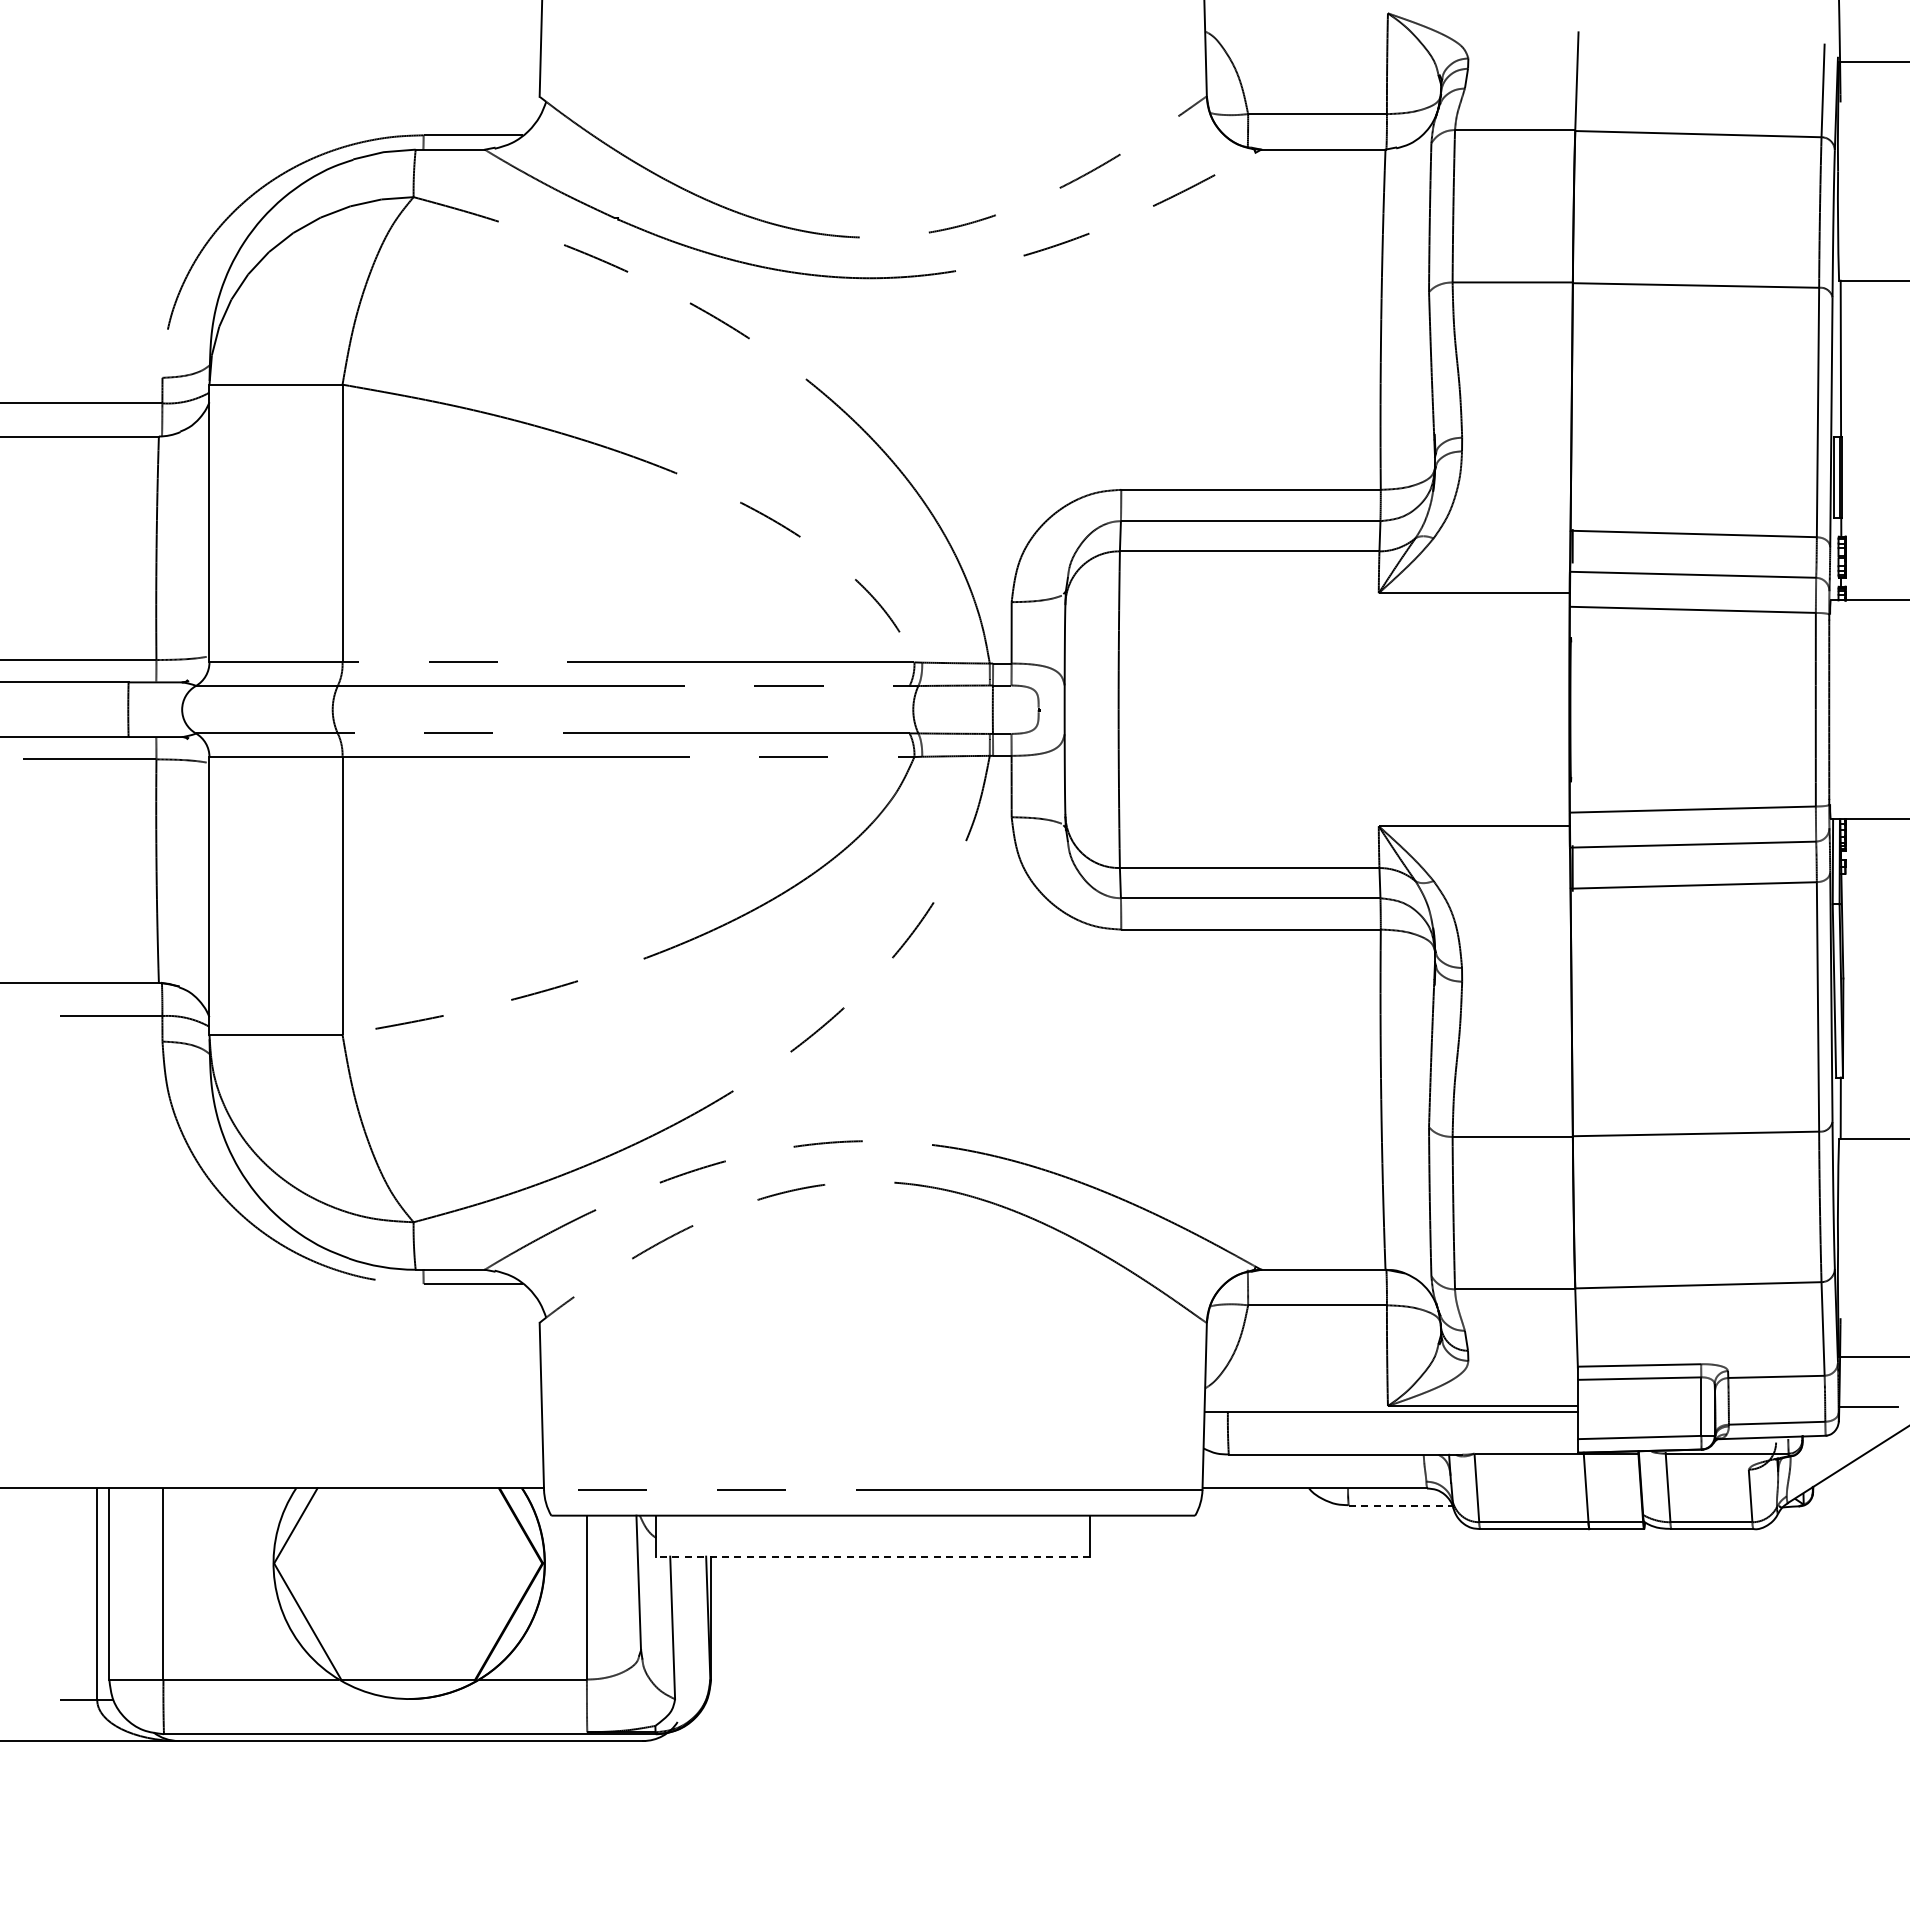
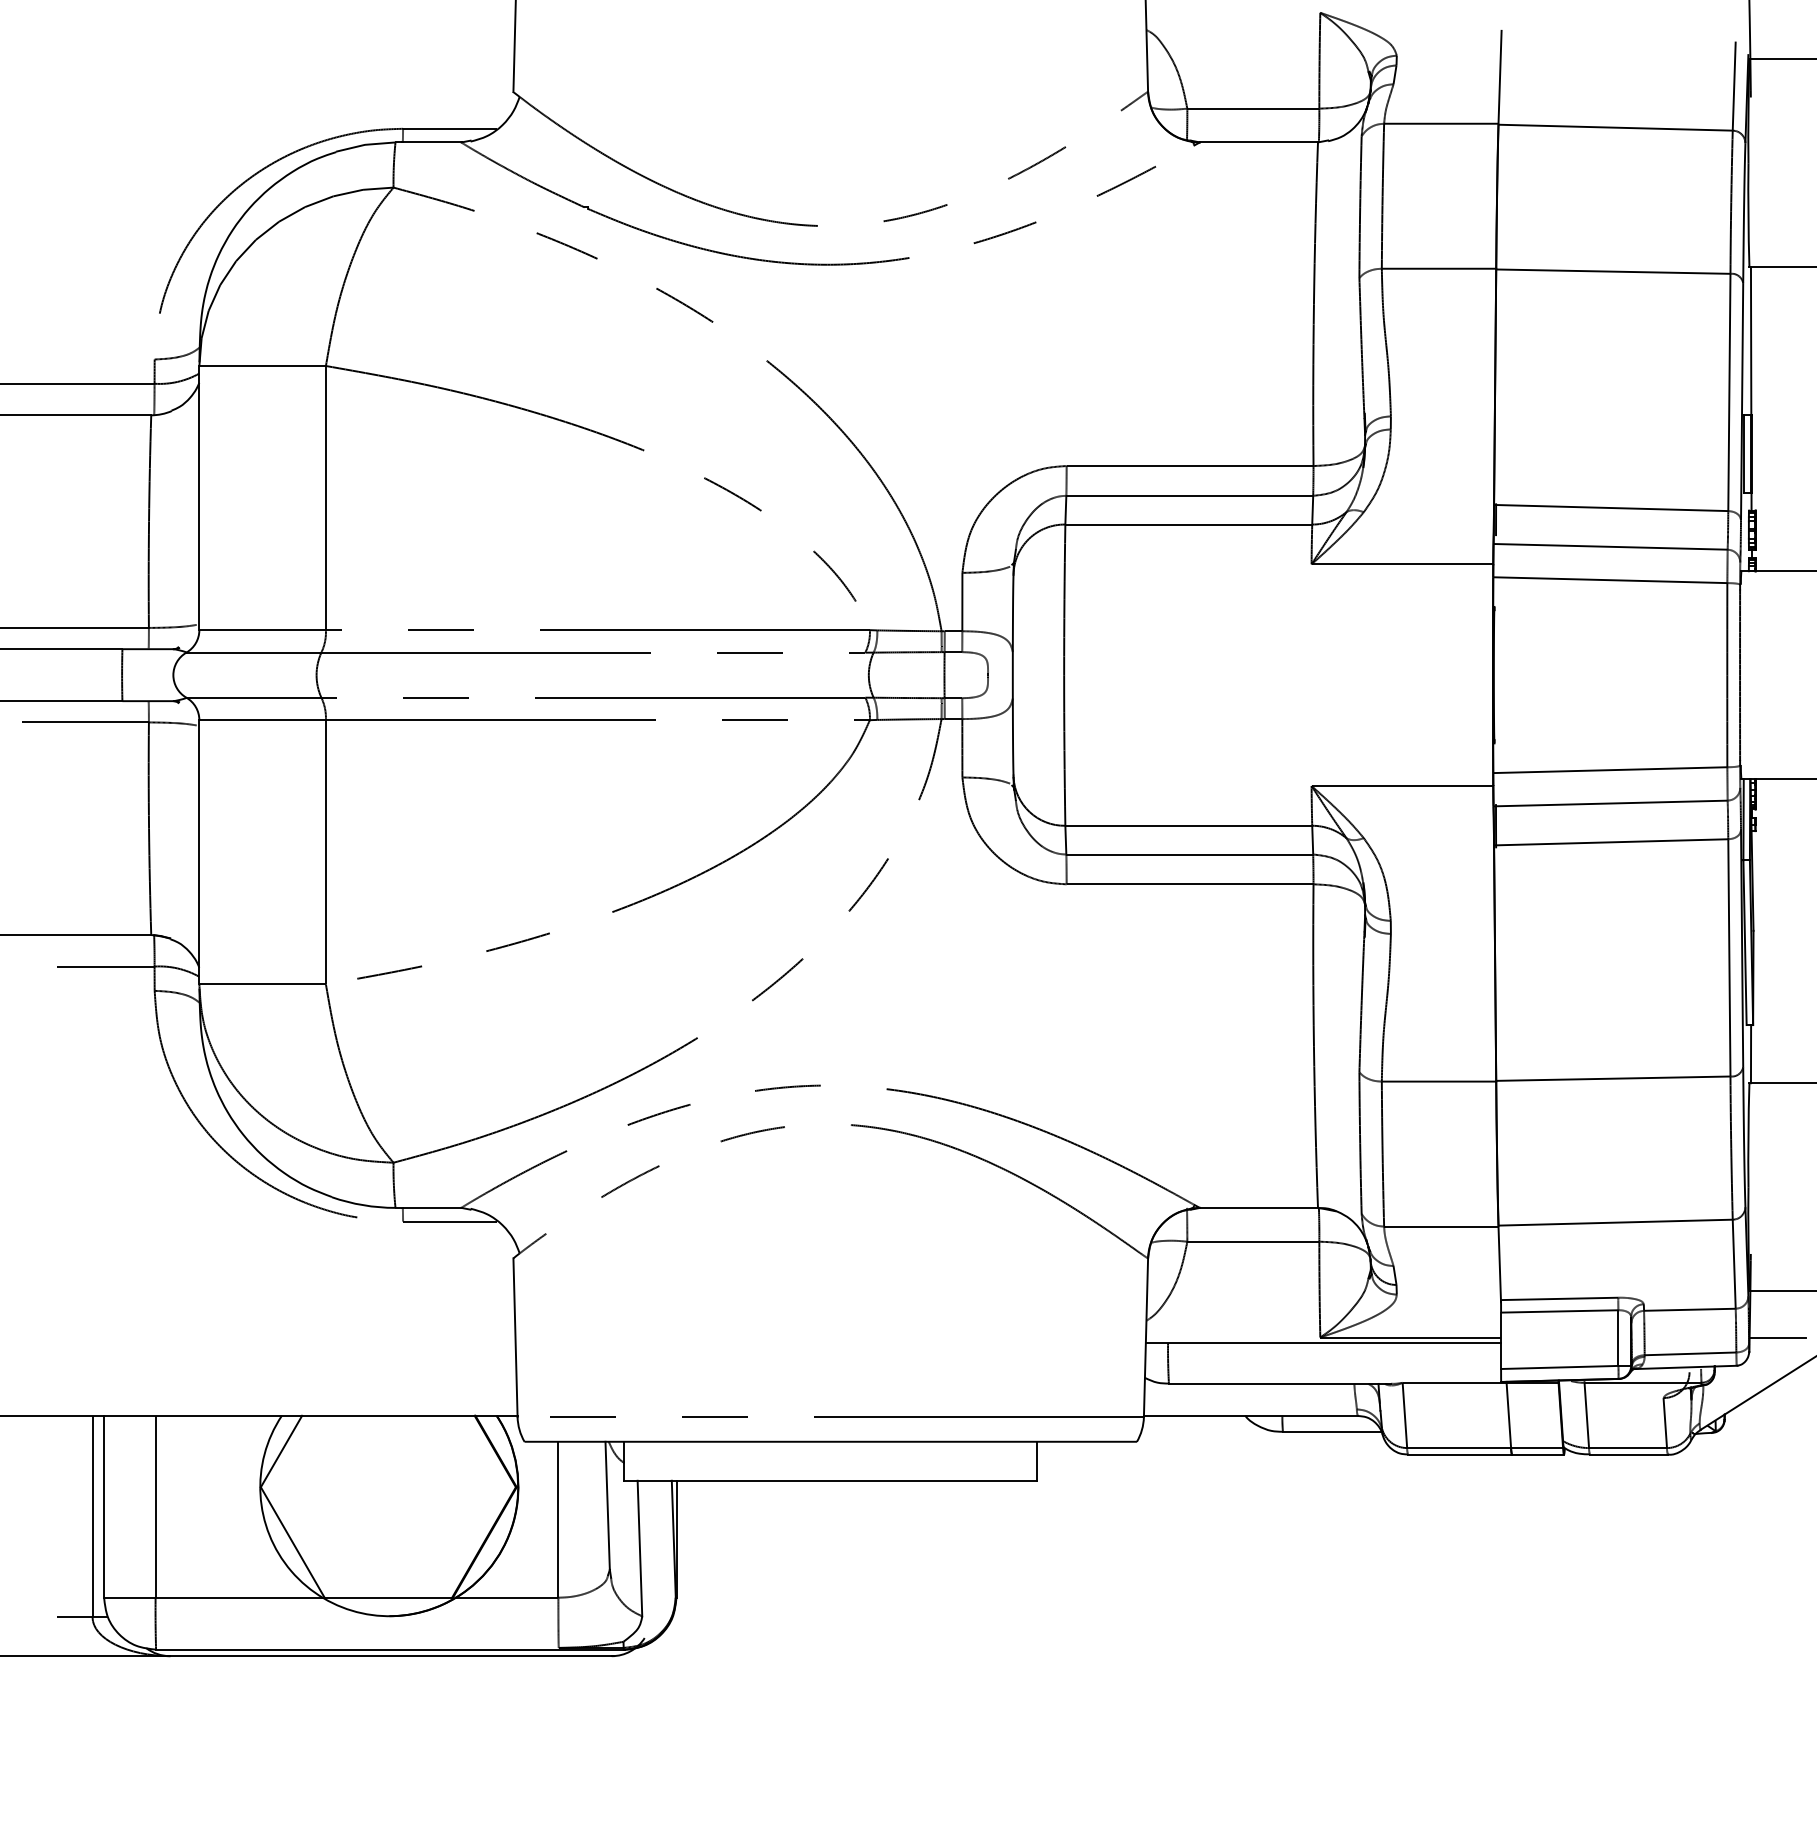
line: (1400, 1505) -> (1332, 1432), dashed -> solid
line: (872, 1556) -> (830, 1480), dashed -> solid

